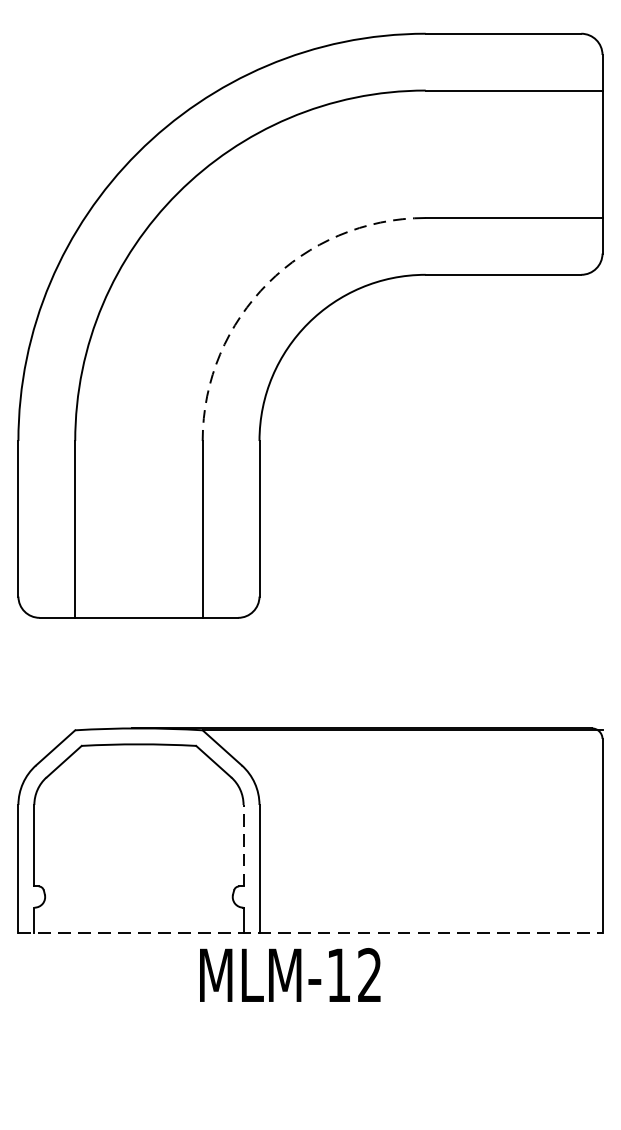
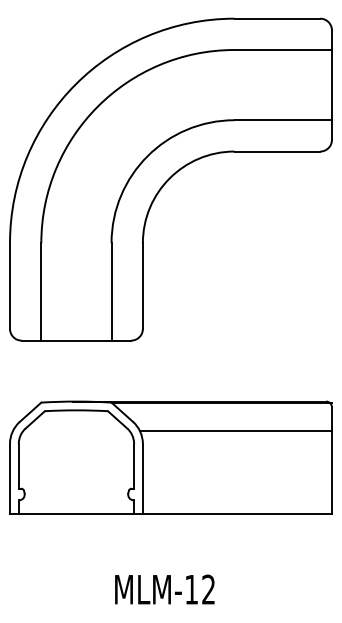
arc: (267, 283) -> (147, 156), dashed -> solid
line: (427, 780) -> (235, 430), added
line: (244, 844) -> (134, 465), dashed -> solid
line: (309, 933) -> (170, 514), dashed -> solid
text: (289, 975) -> (164, 589), moved

